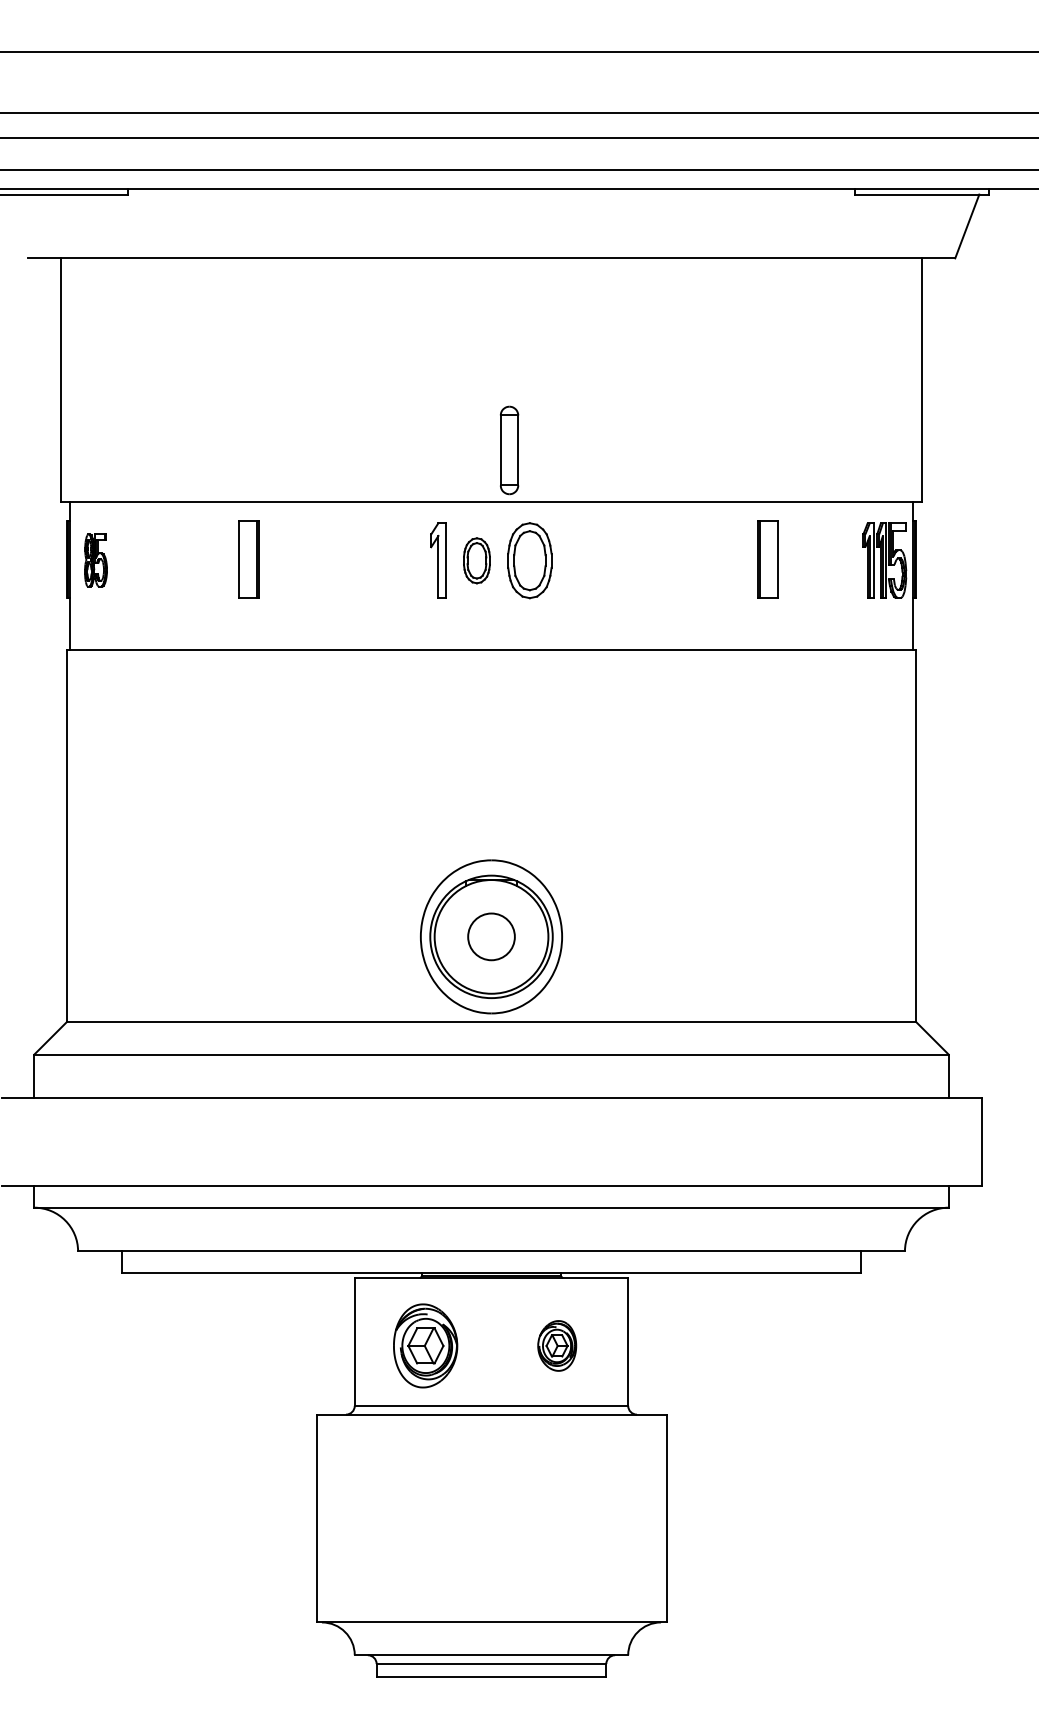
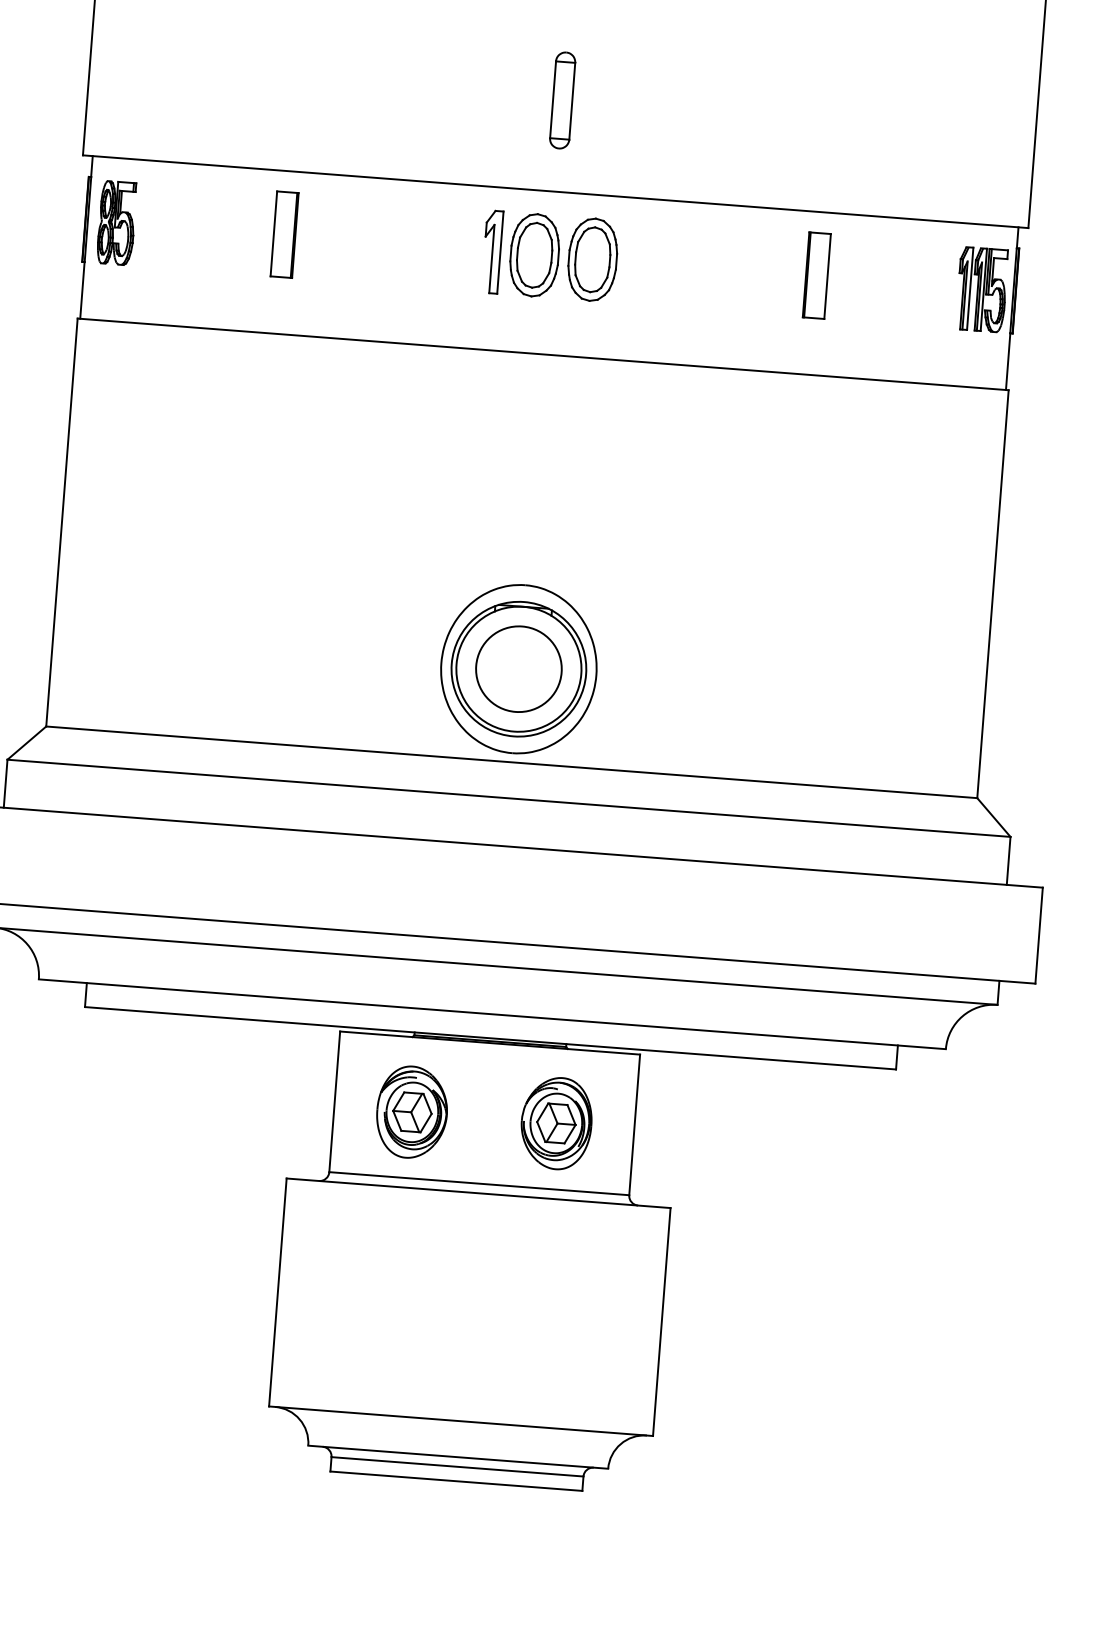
part: (509, 450) -> (562, 100), moved
part: (767, 559) -> (816, 275), moved
part: (95, 560) -> (116, 222), size x1.43
part: (476, 560) -> (534, 255), size x1.67
circle: (491, 936) -> (518, 668), size x1.67
part: (556, 1345) -> (555, 1122), size x1.67

